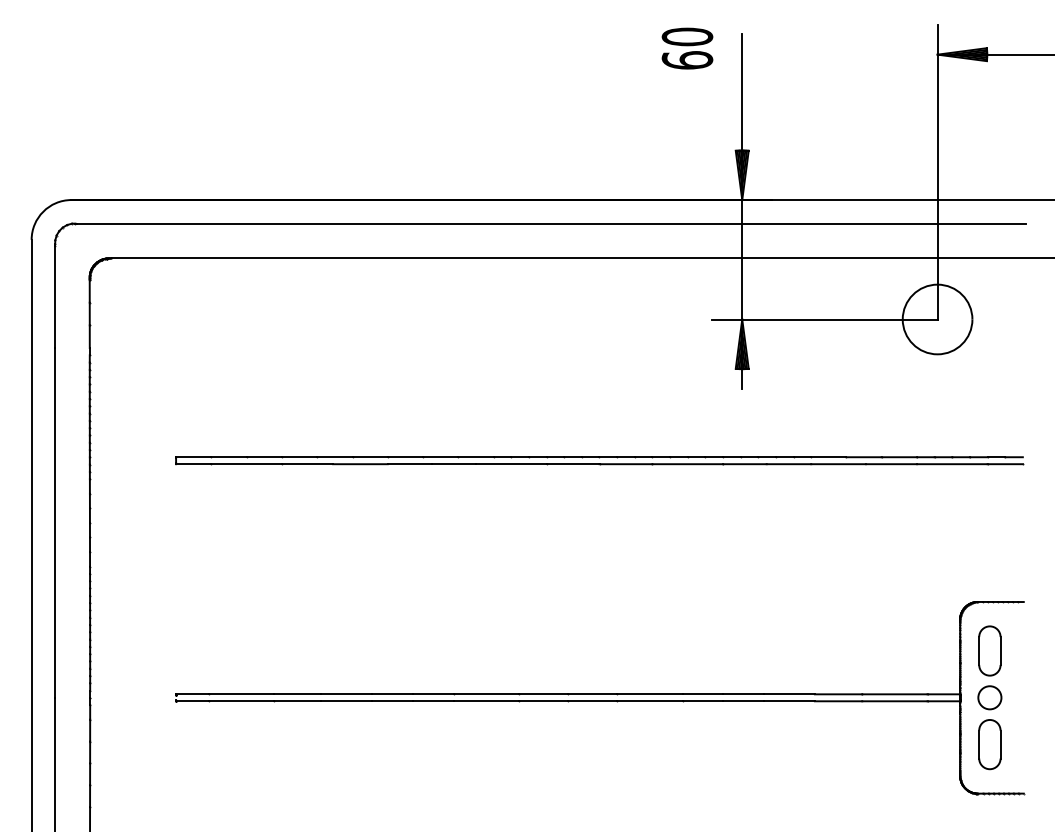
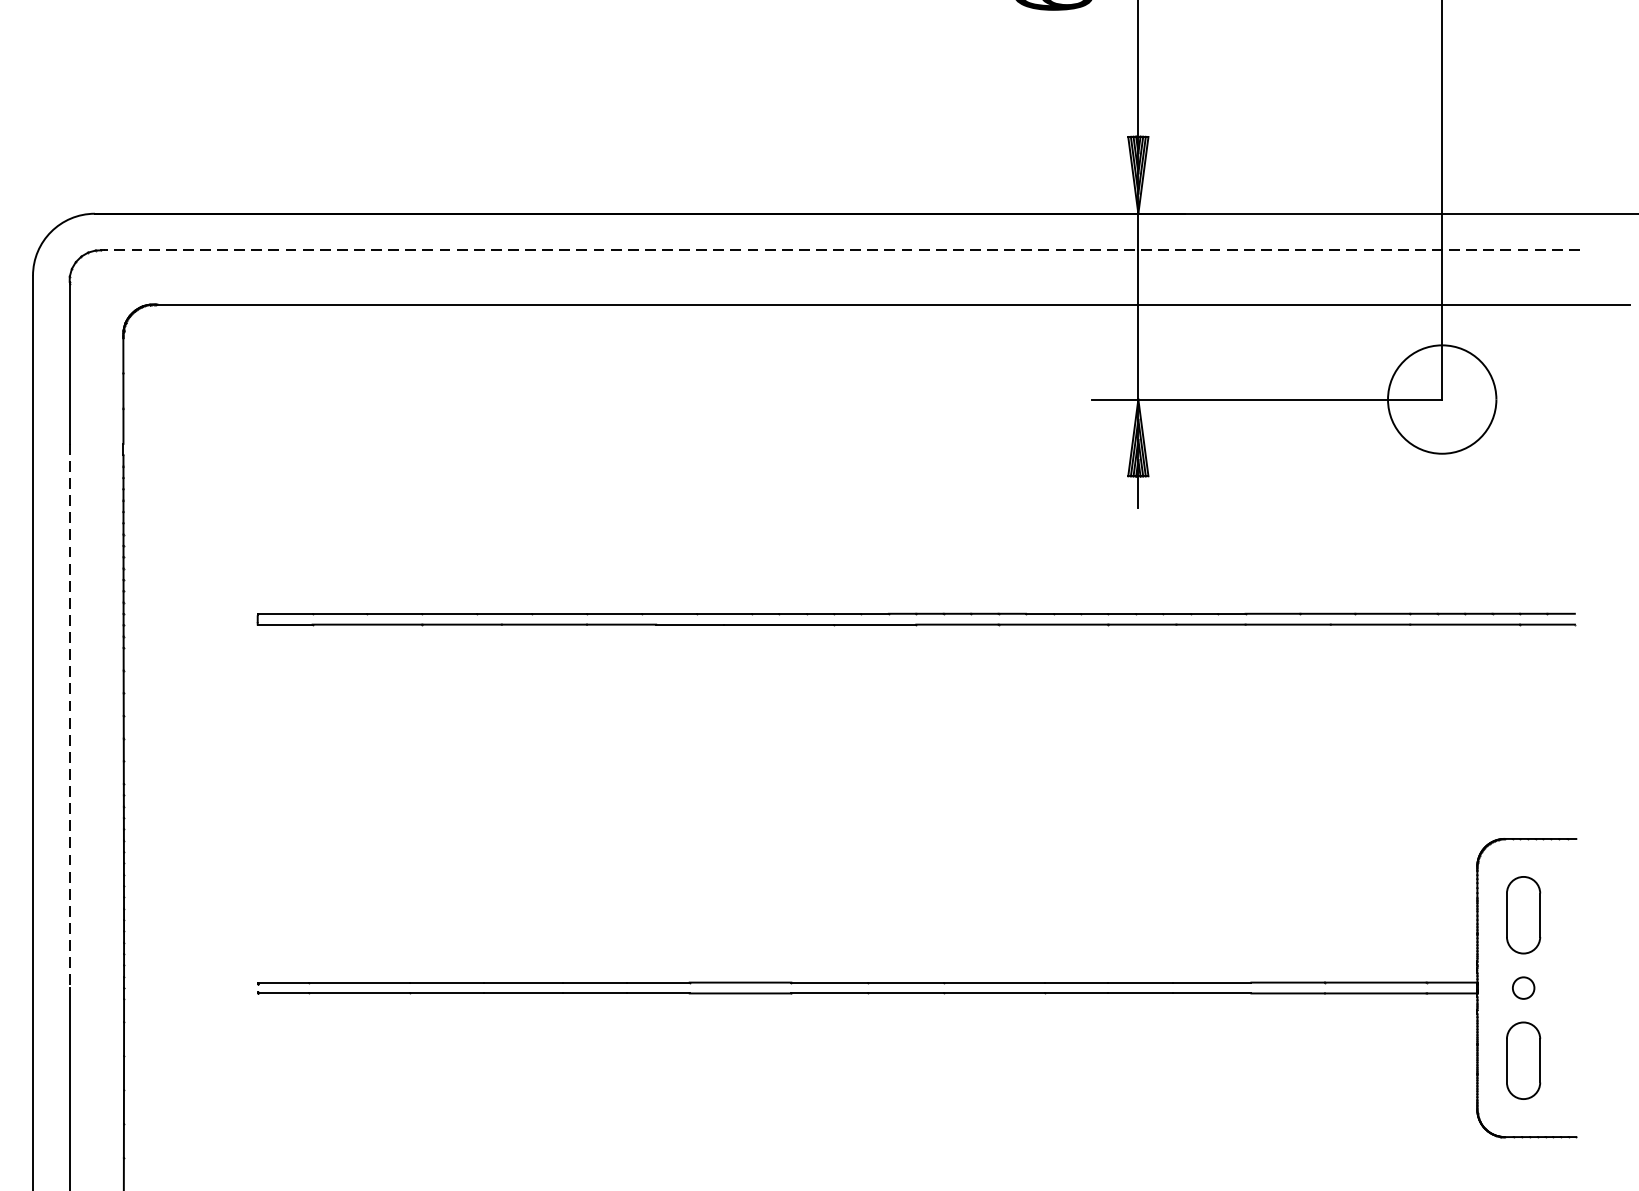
line: (551, 223) -> (841, 250), solid -> dashed
line: (55, 522) -> (70, 715), solid -> dashed
circle: (989, 697) -> (1522, 987), size x0.6

